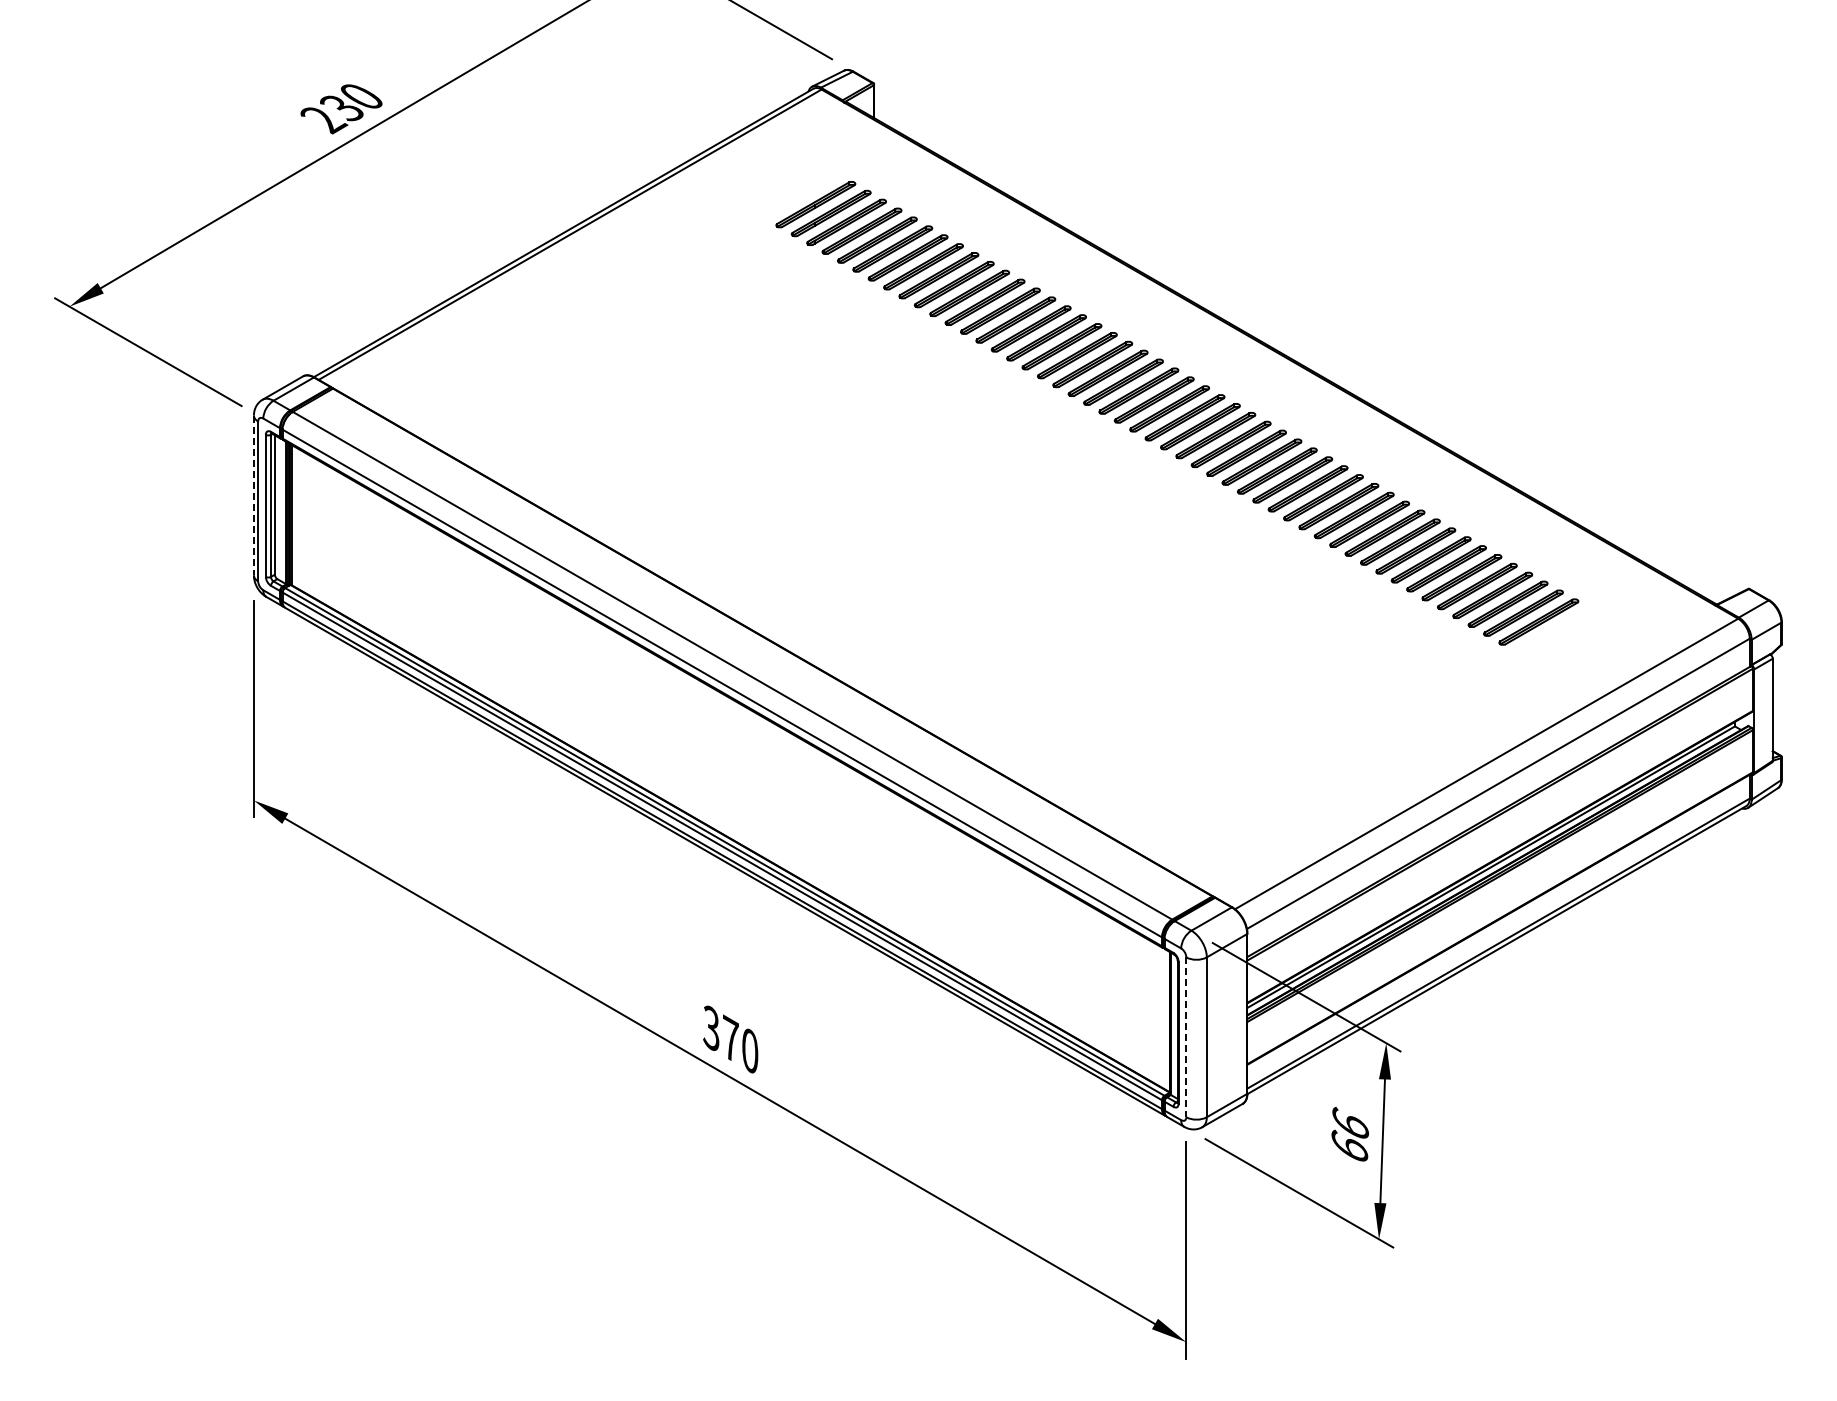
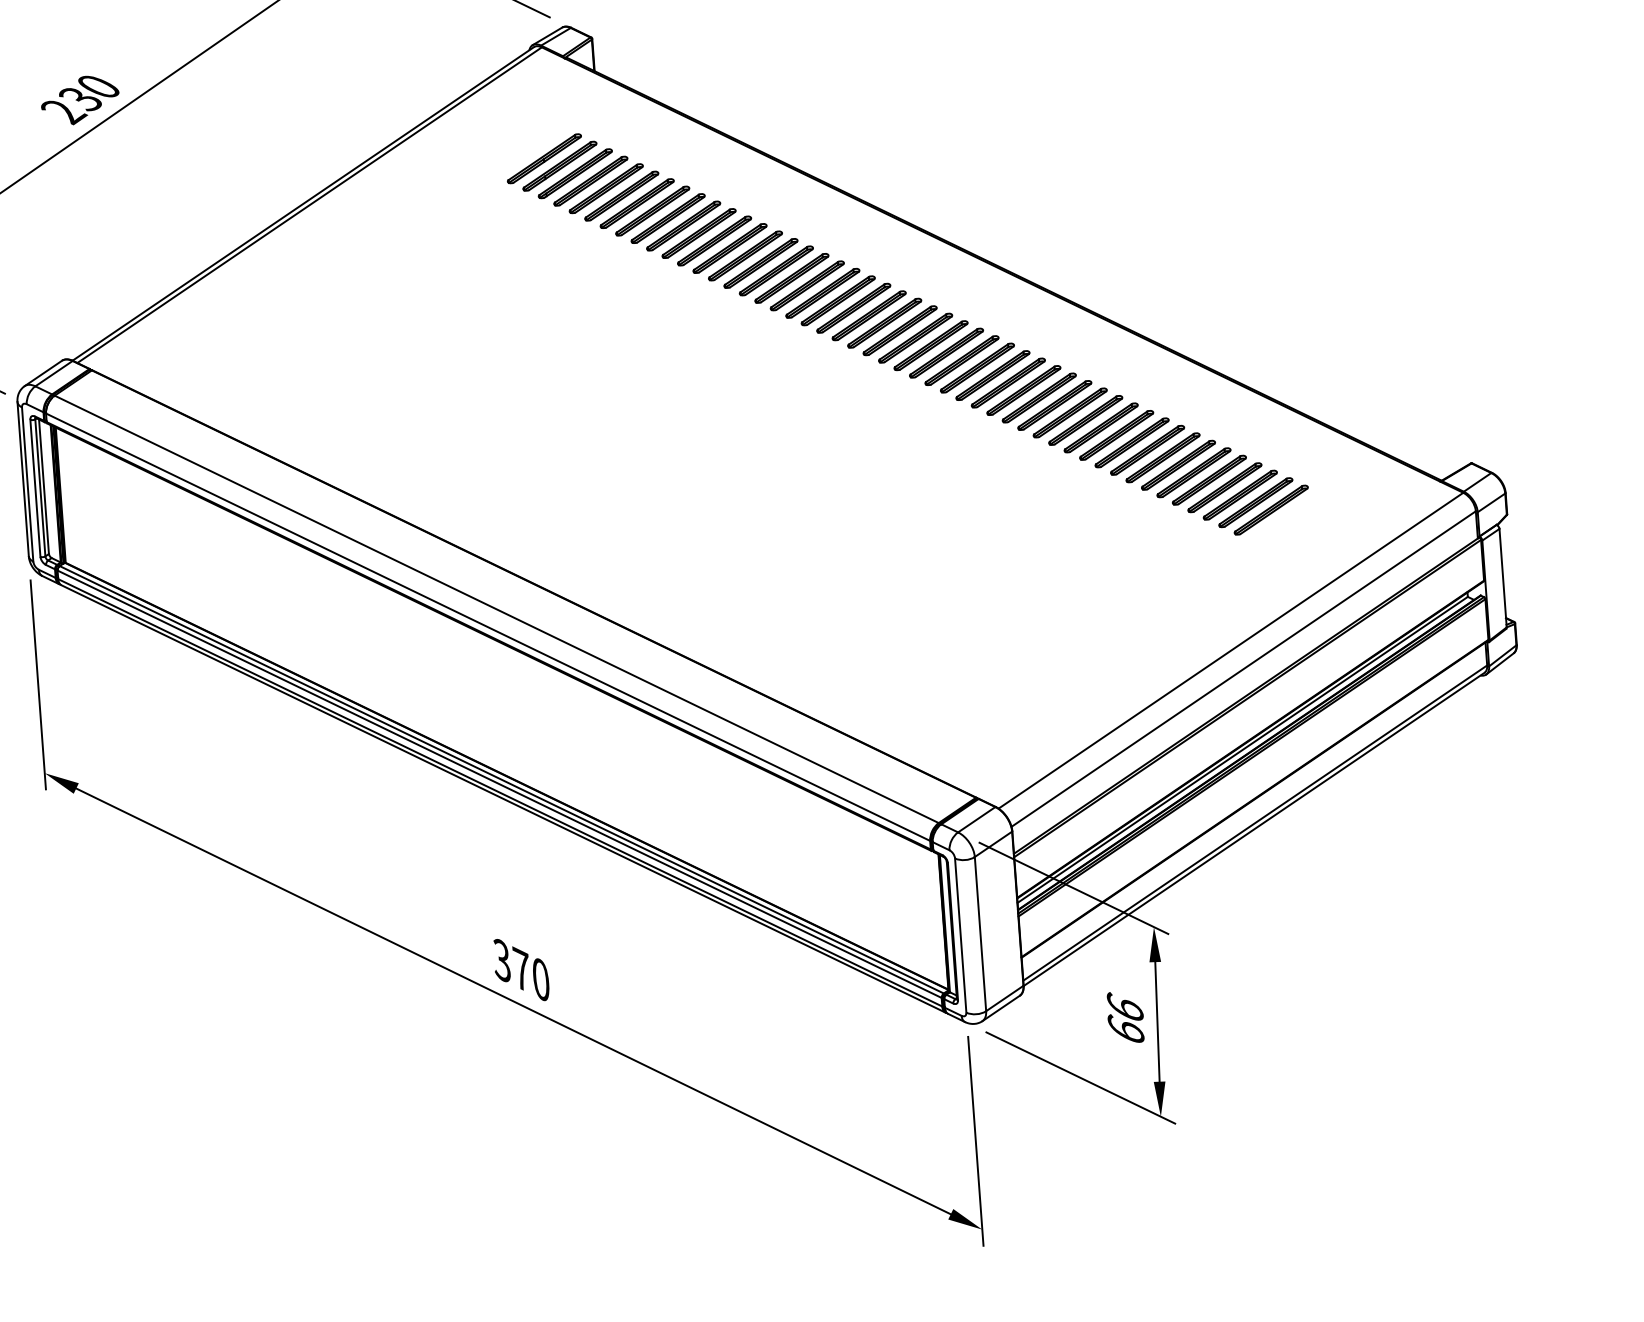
line: (253, 495) -> (22, 479), dashed -> solid
line: (1186, 1037) -> (960, 935), dashed -> solid

